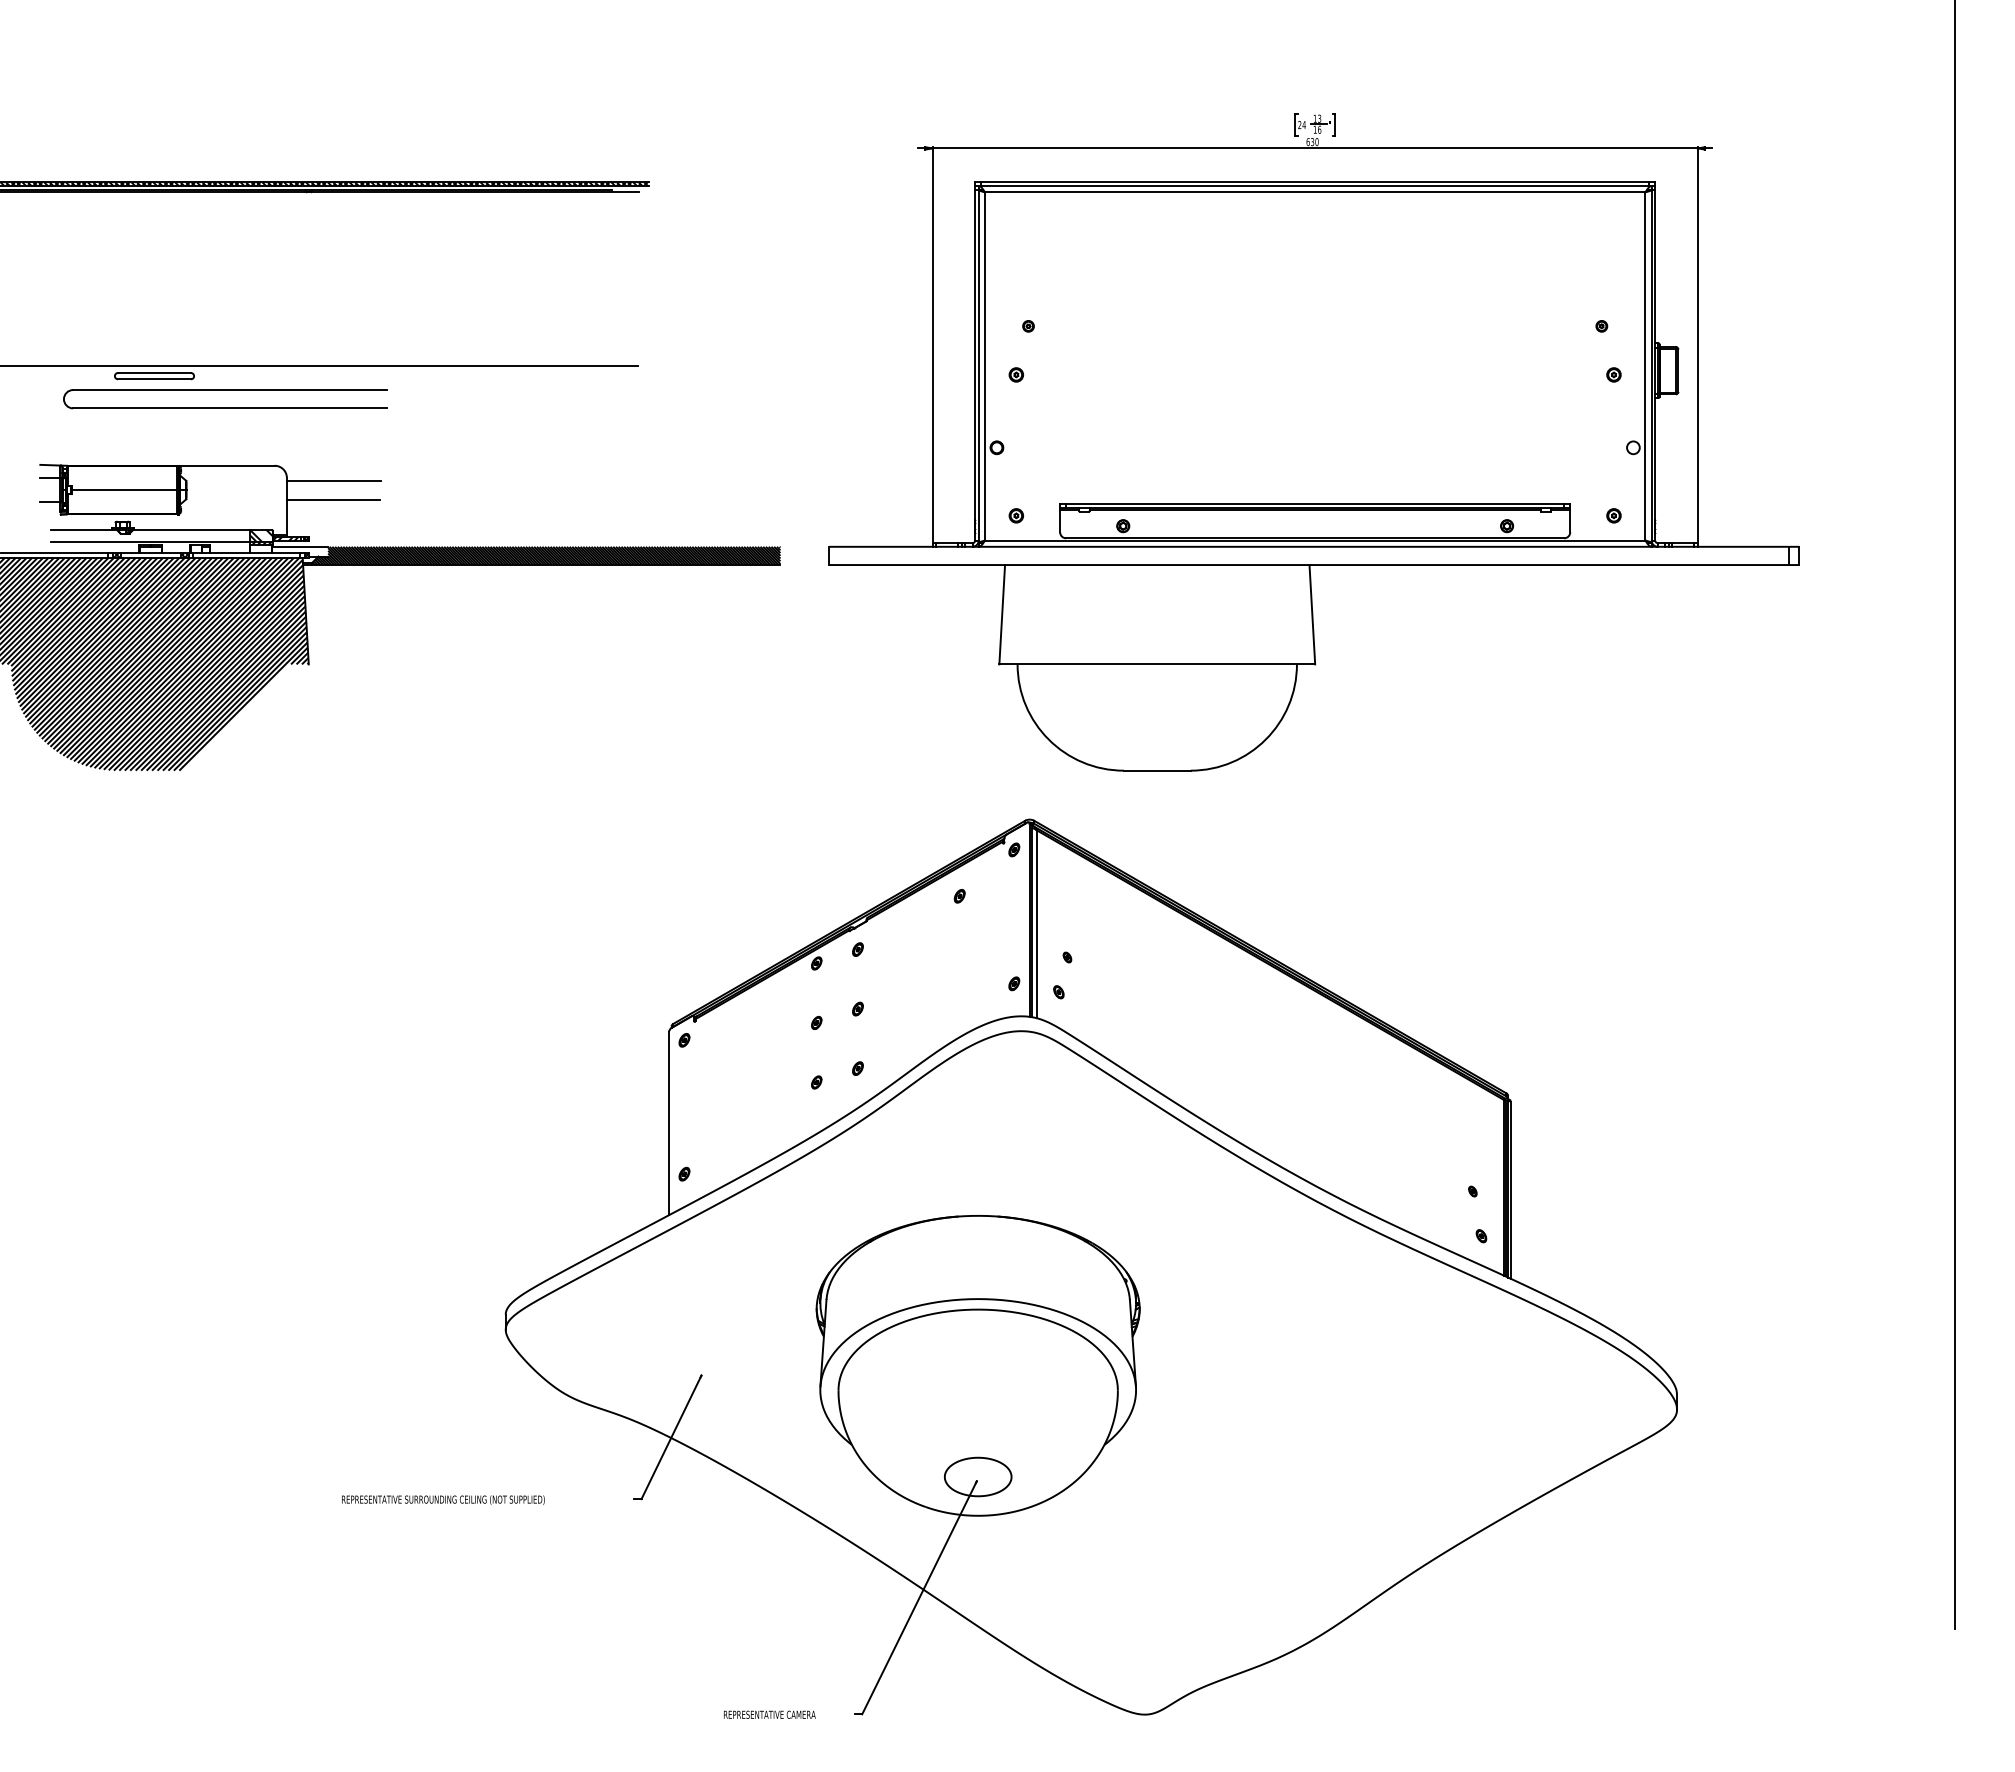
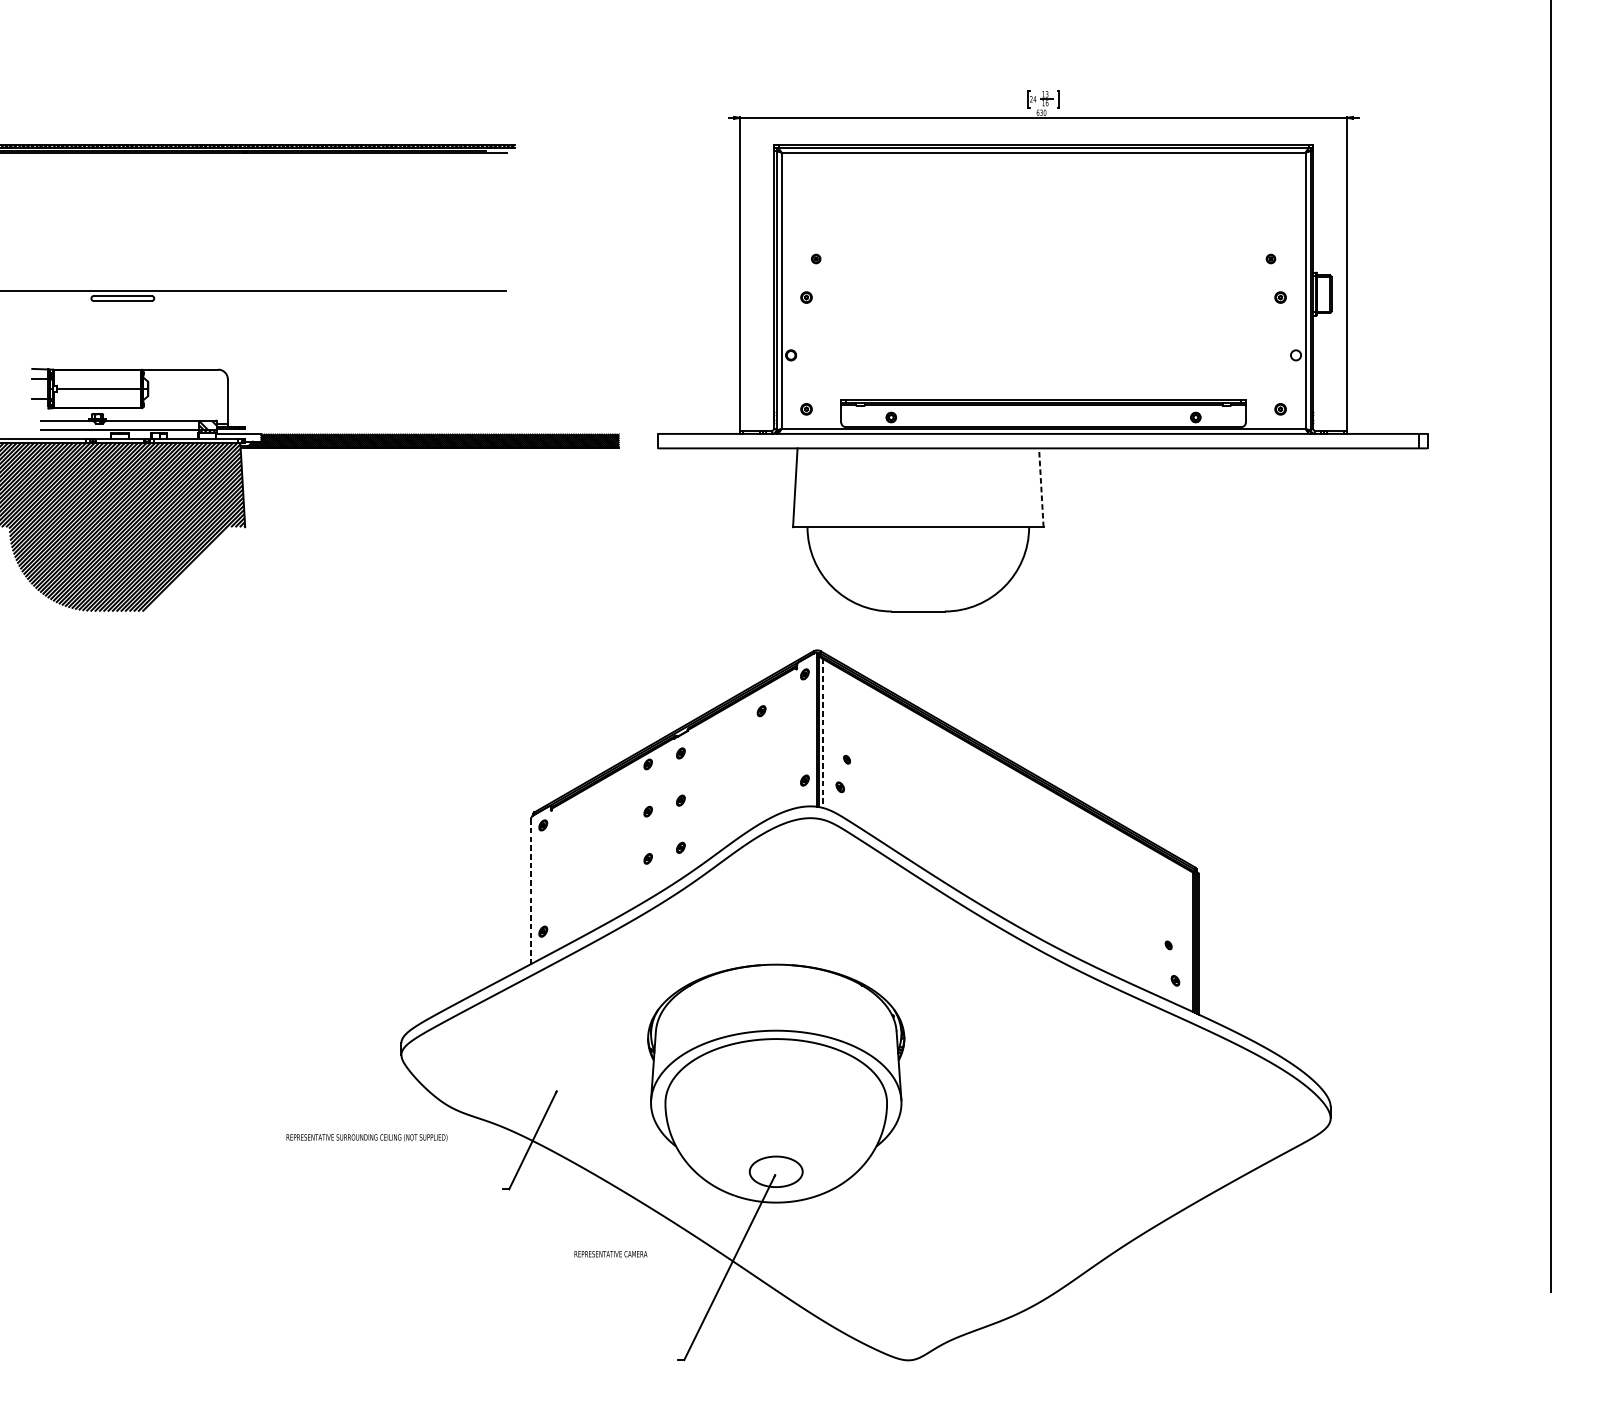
part: (225, 407) -> (179, 323), removed
line: (333, 481) -> (264, 382), removed
line: (333, 499) -> (264, 396), removed
line: (1312, 614) -> (1041, 487), solid -> dashed
line: (1036, 924) -> (822, 733), solid -> dashed
line: (669, 1124) -> (531, 892), solid -> dashed
text: (443, 1499) -> (367, 1137), moved
text: (769, 1714) -> (610, 1253), moved

